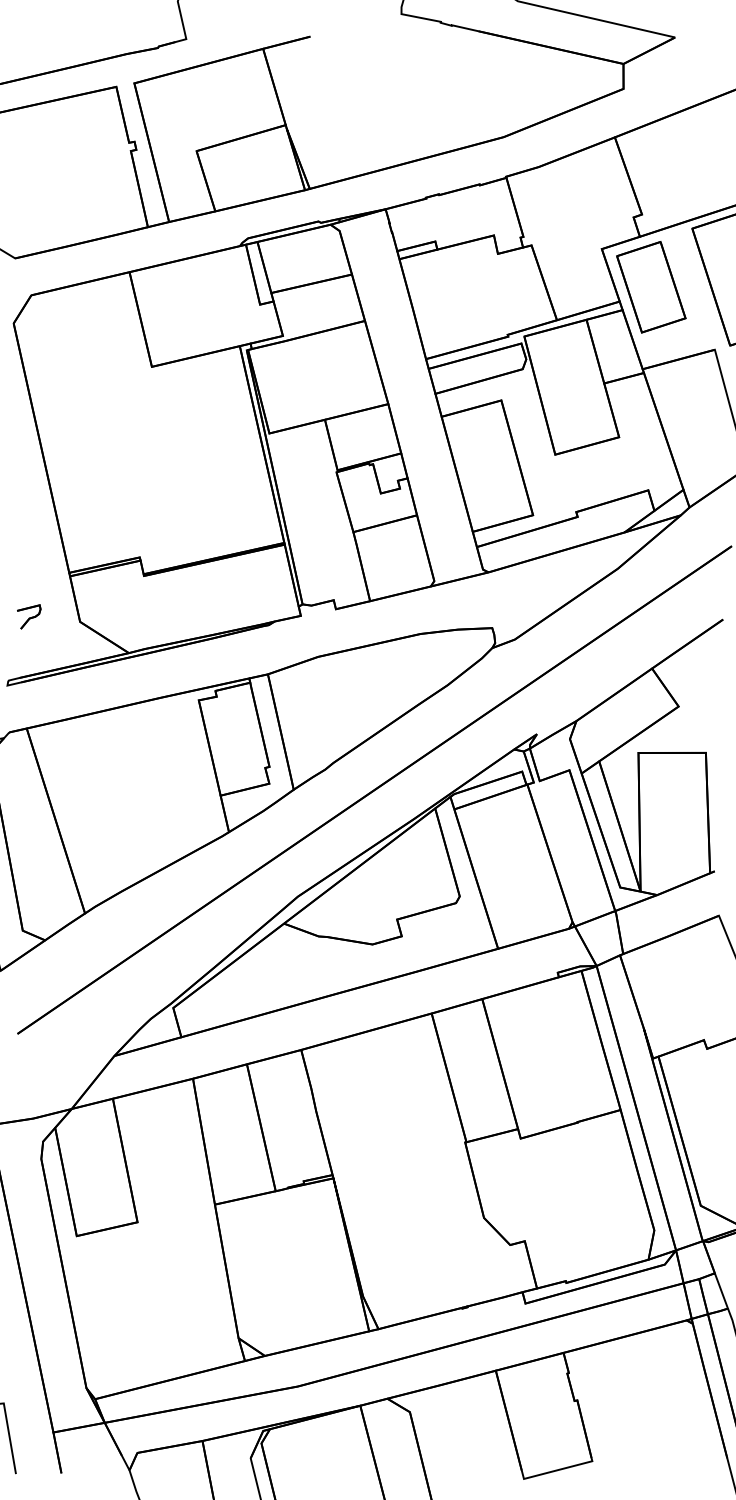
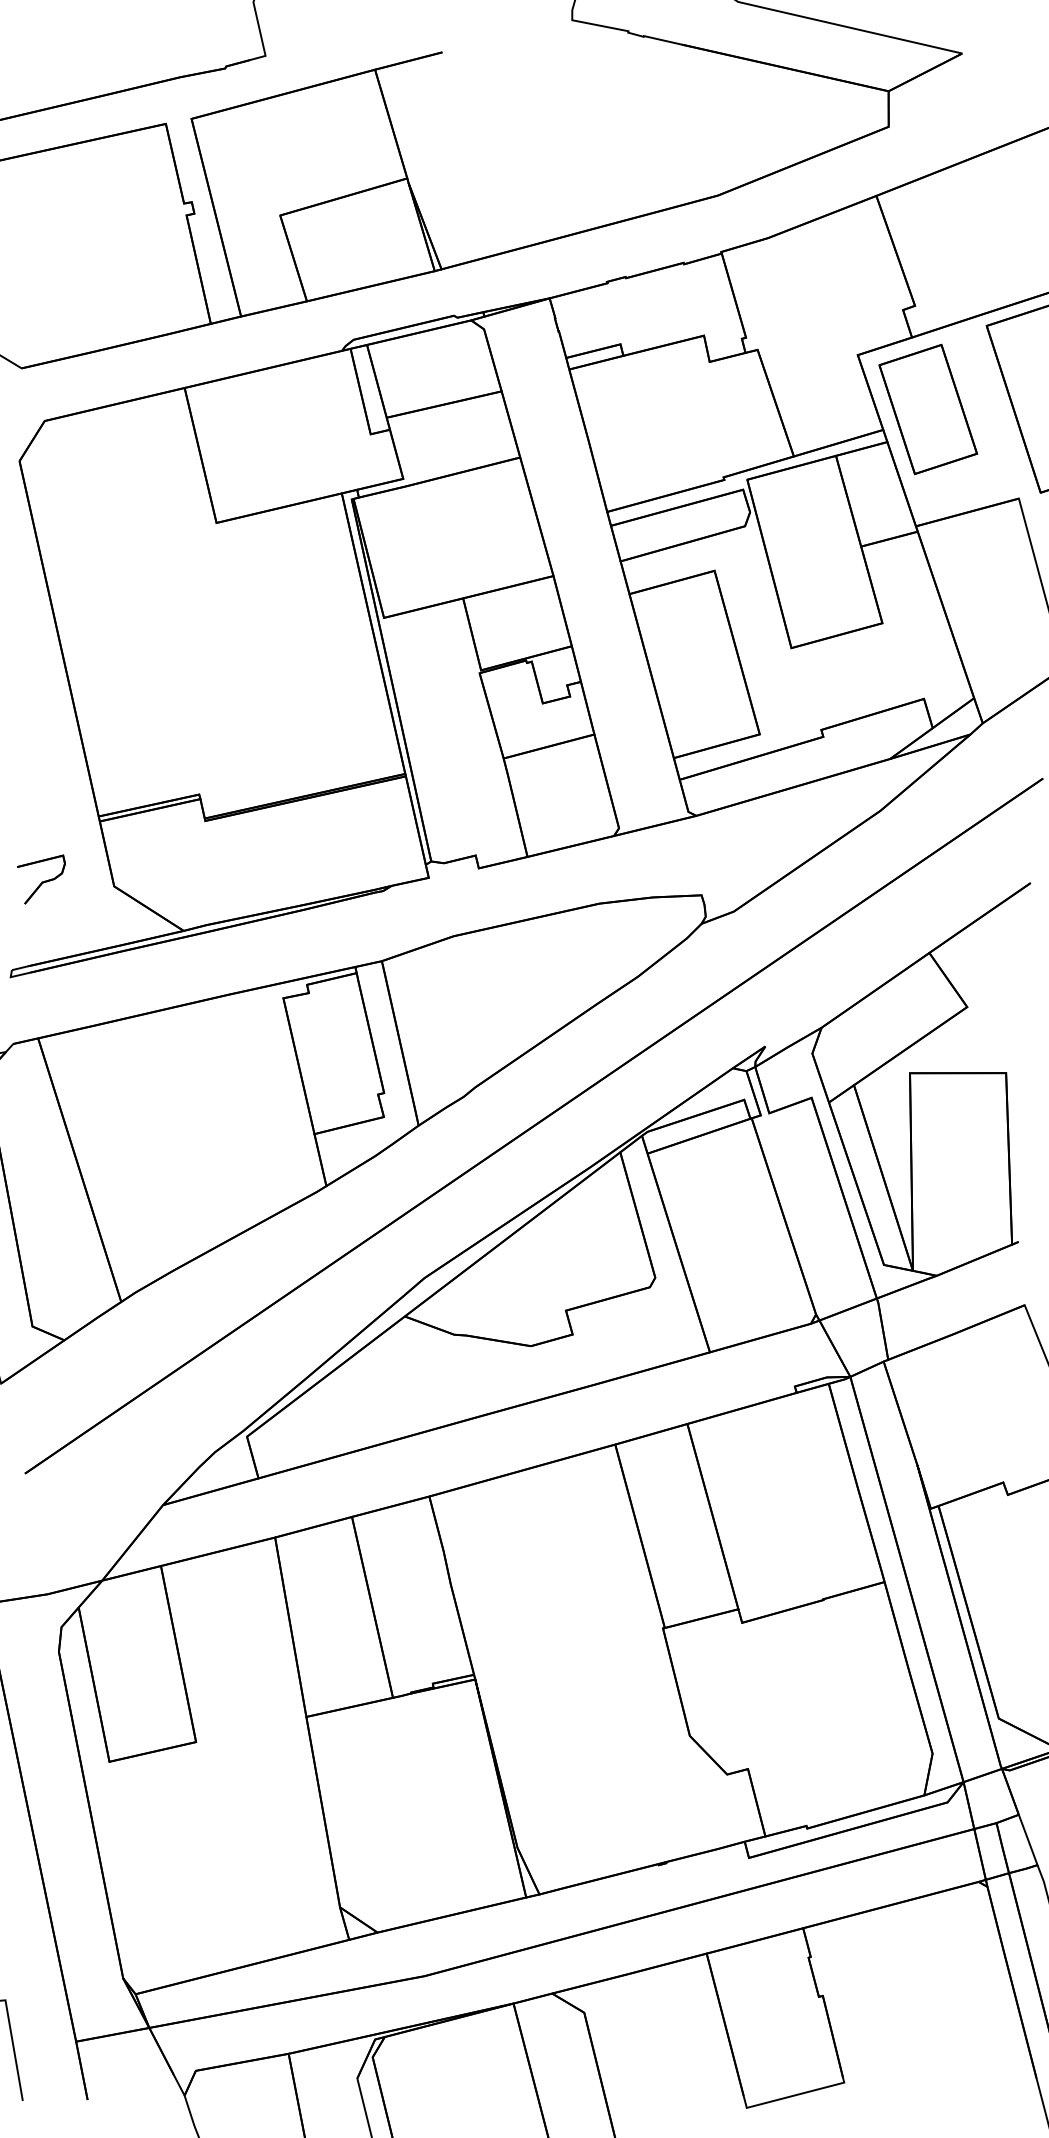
part: (28, 616) -> (40, 878), size x1.43

